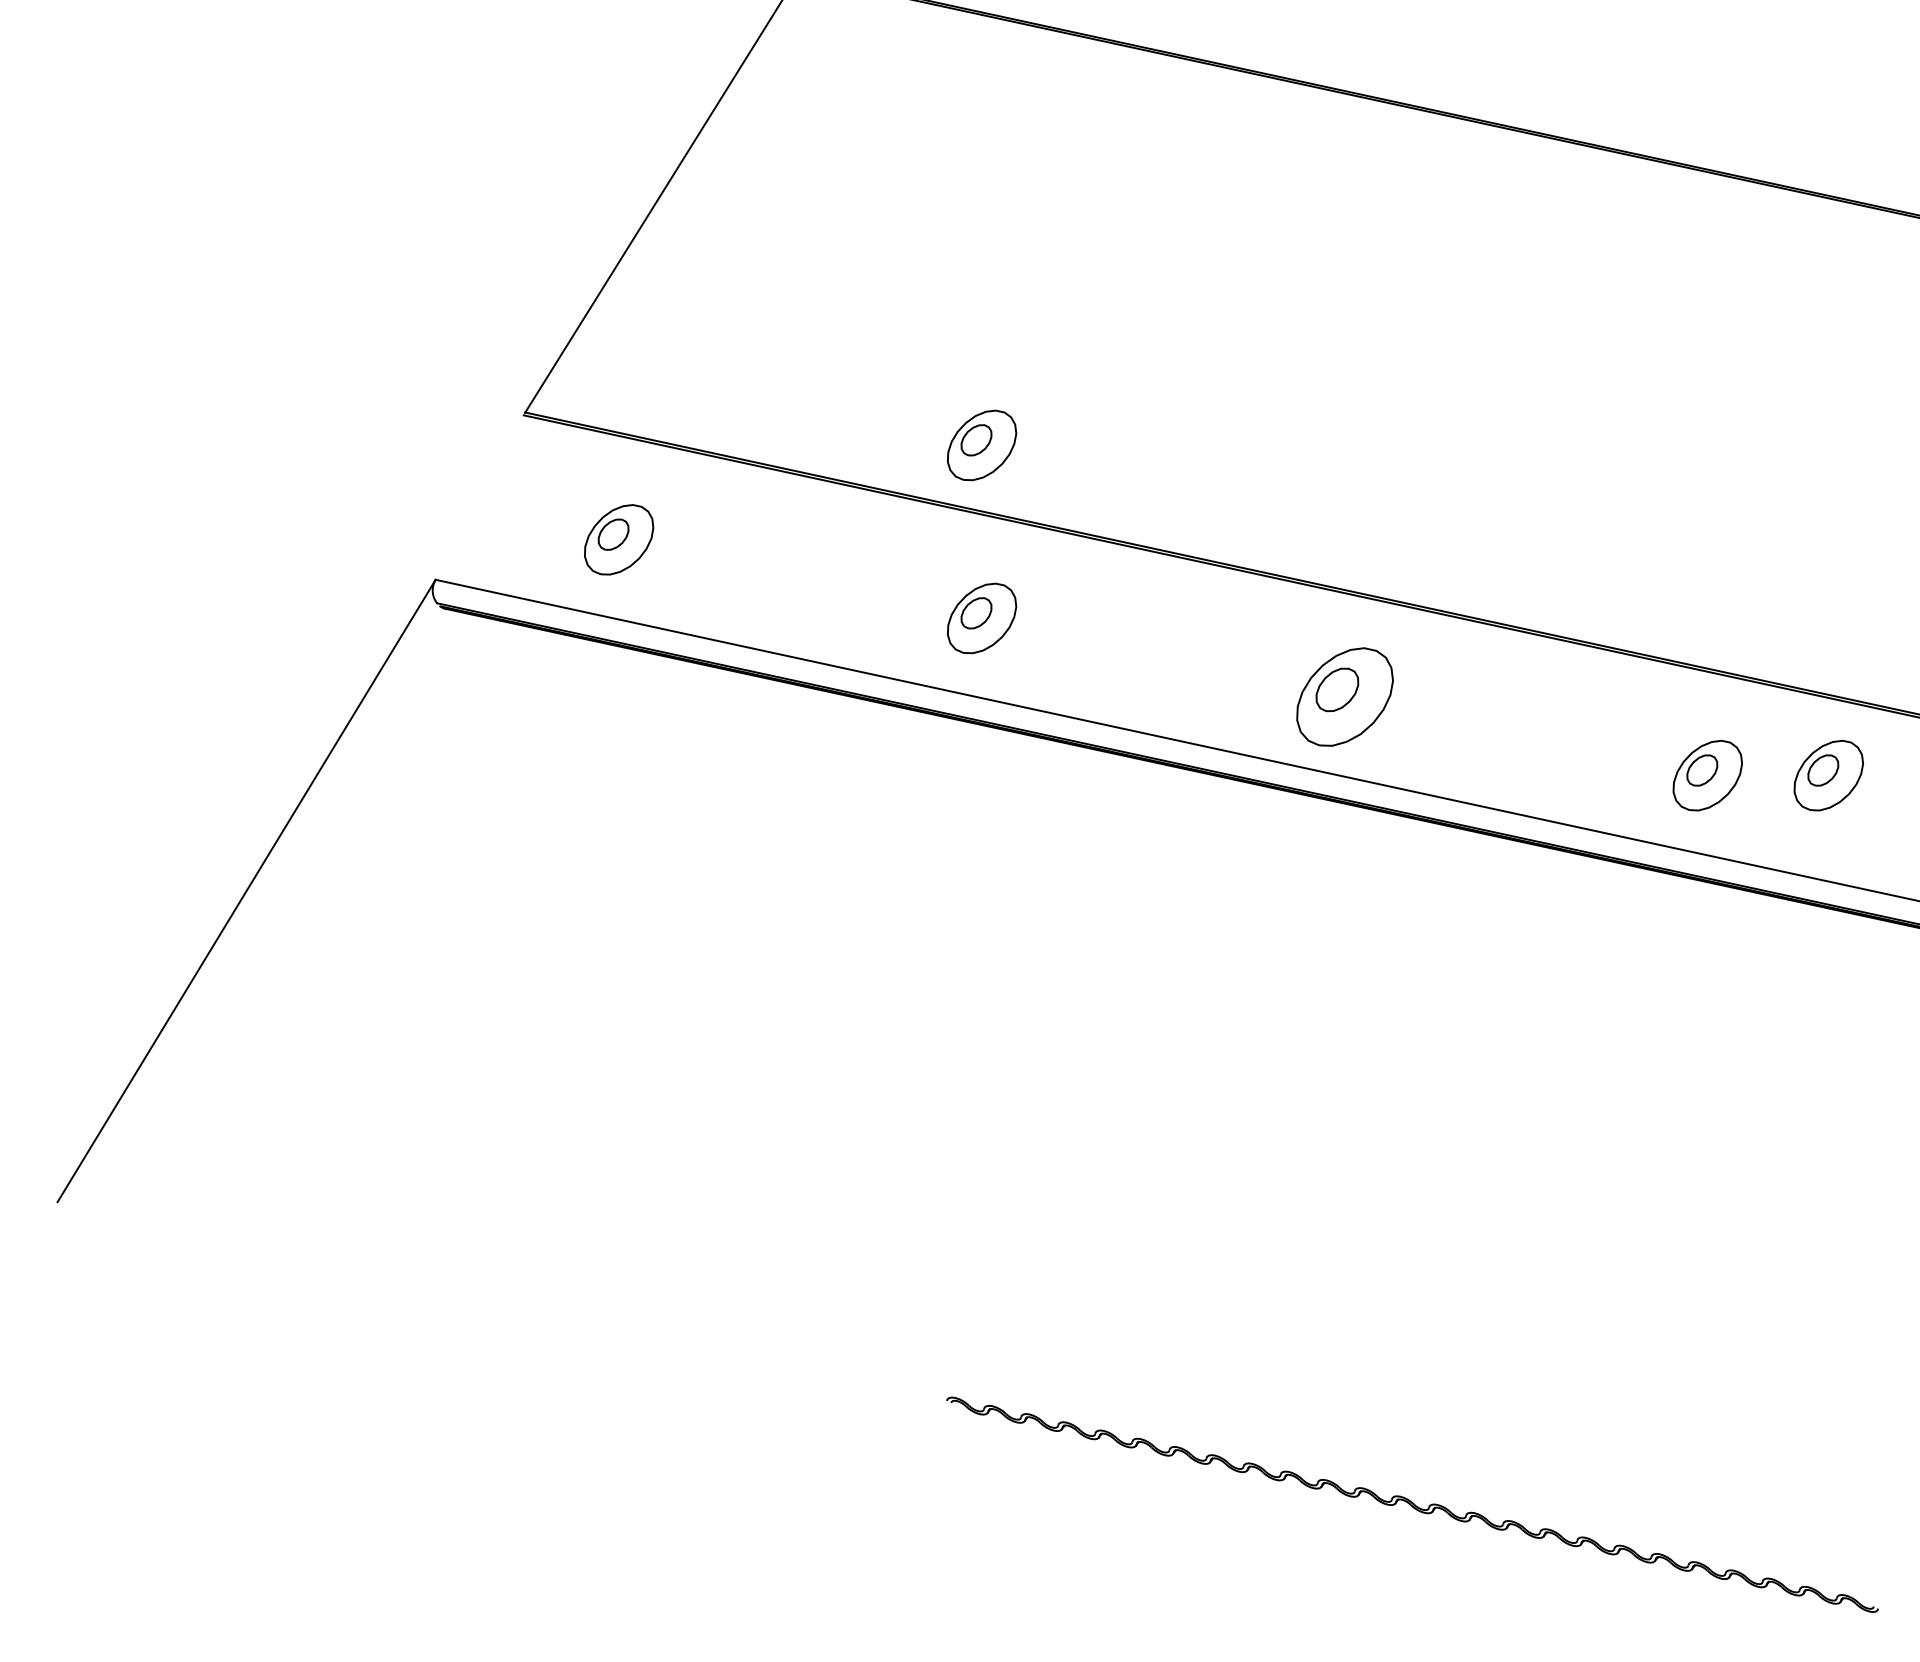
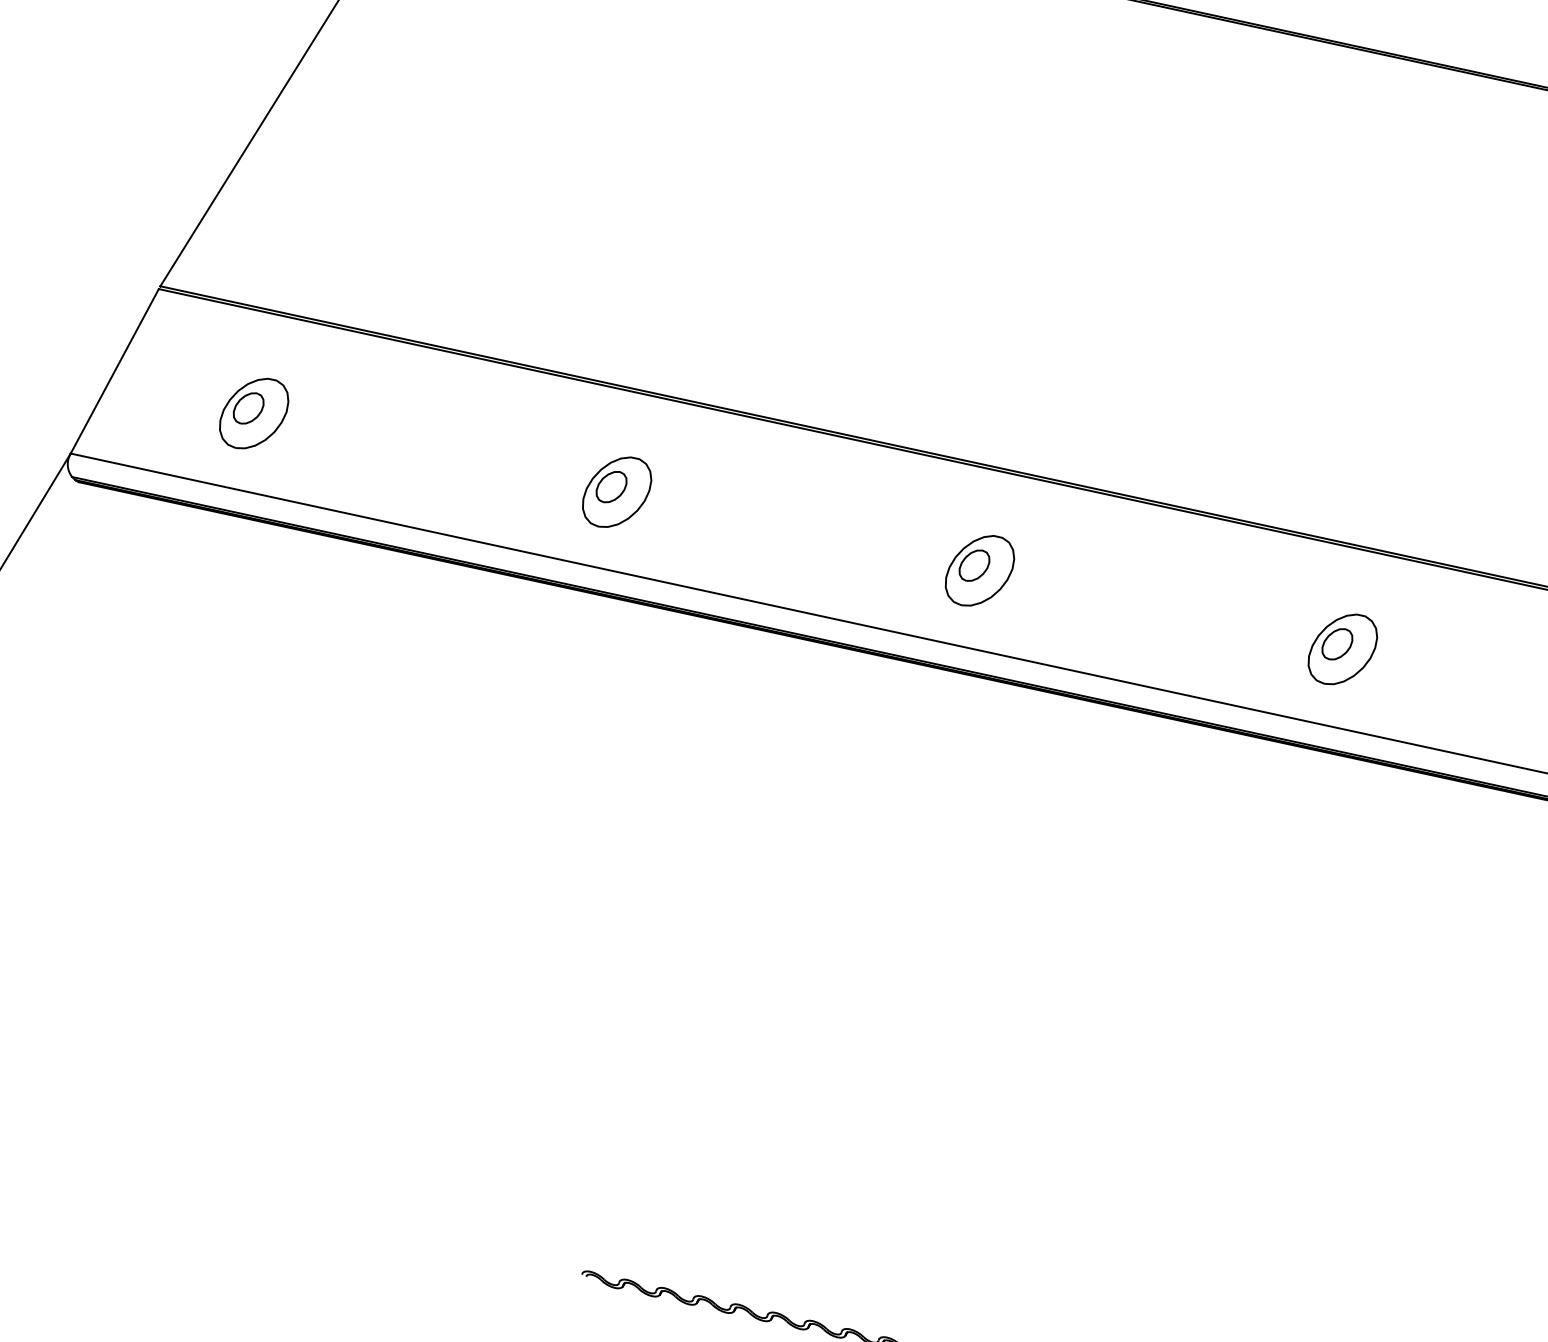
part: (982, 445) -> (617, 319), removed
line: (479, 497) -> (114, 371), added
part: (1344, 696) -> (979, 570), size x0.71
part: (1828, 775) -> (1463, 649), removed

